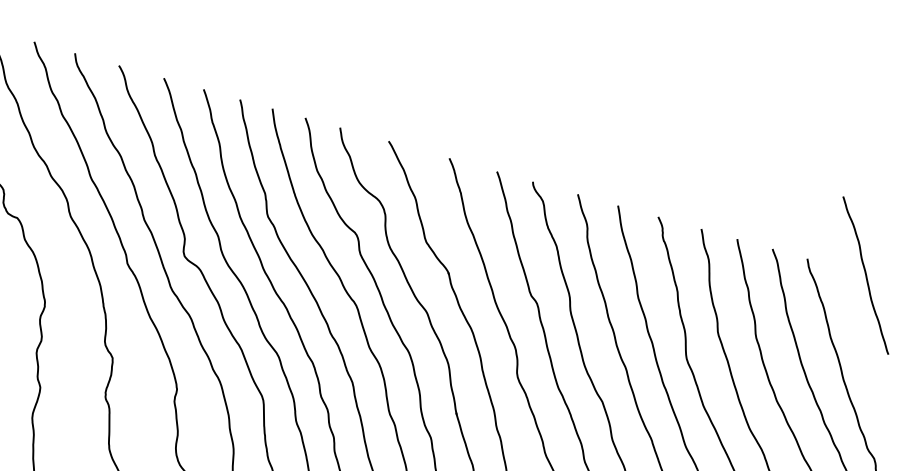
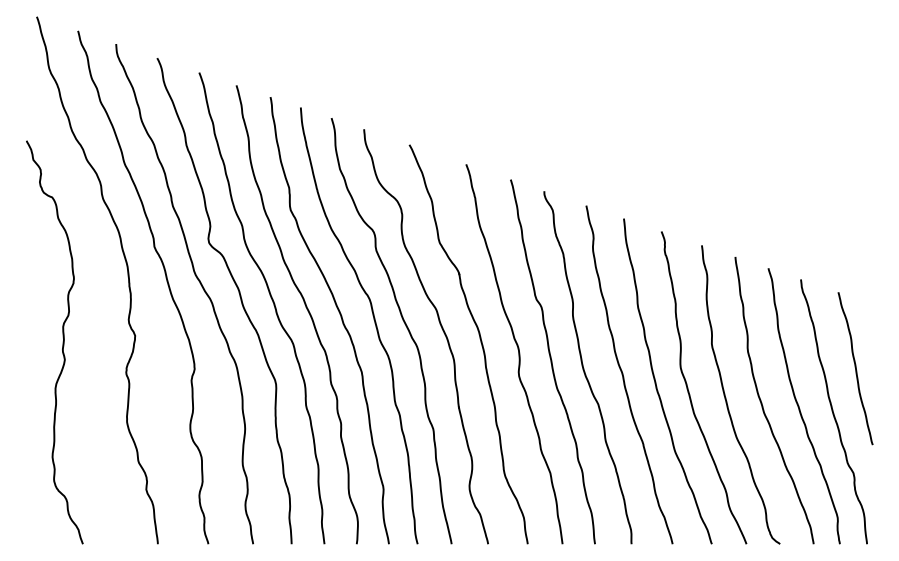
curve: (865, 275) -> (855, 368), moved

